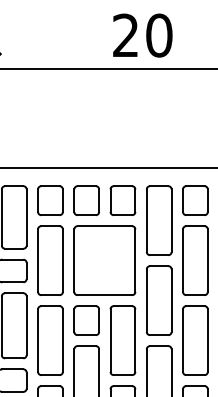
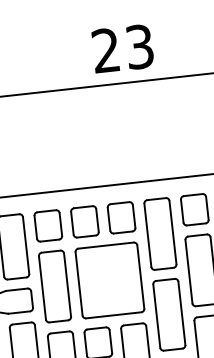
text: (159, 35) -> (140, 46), 20 -> 23

